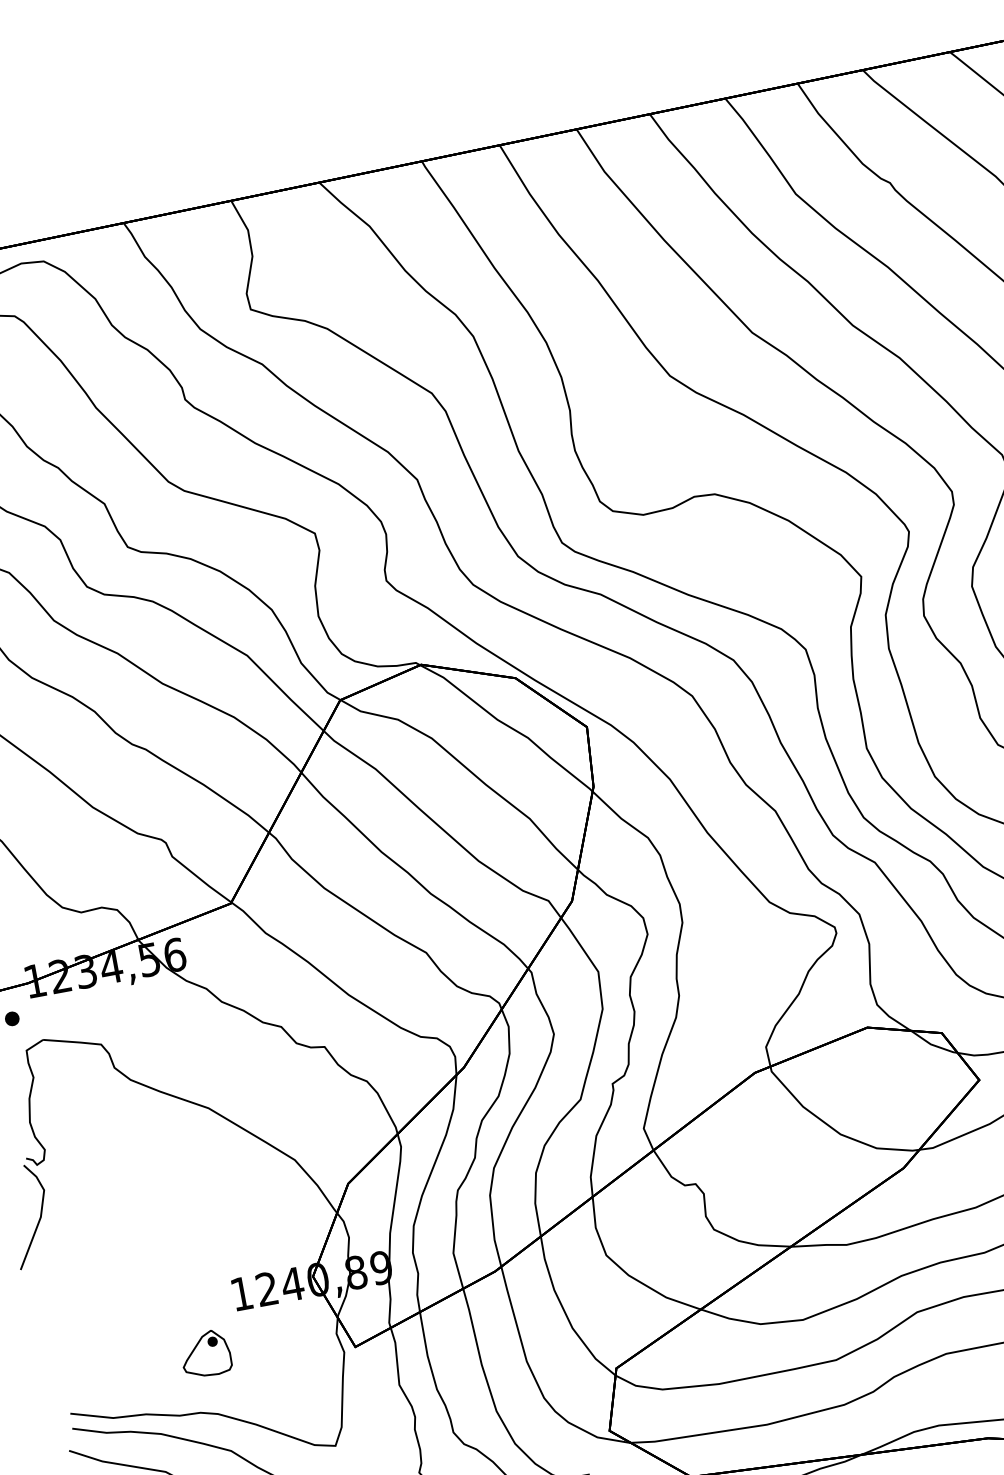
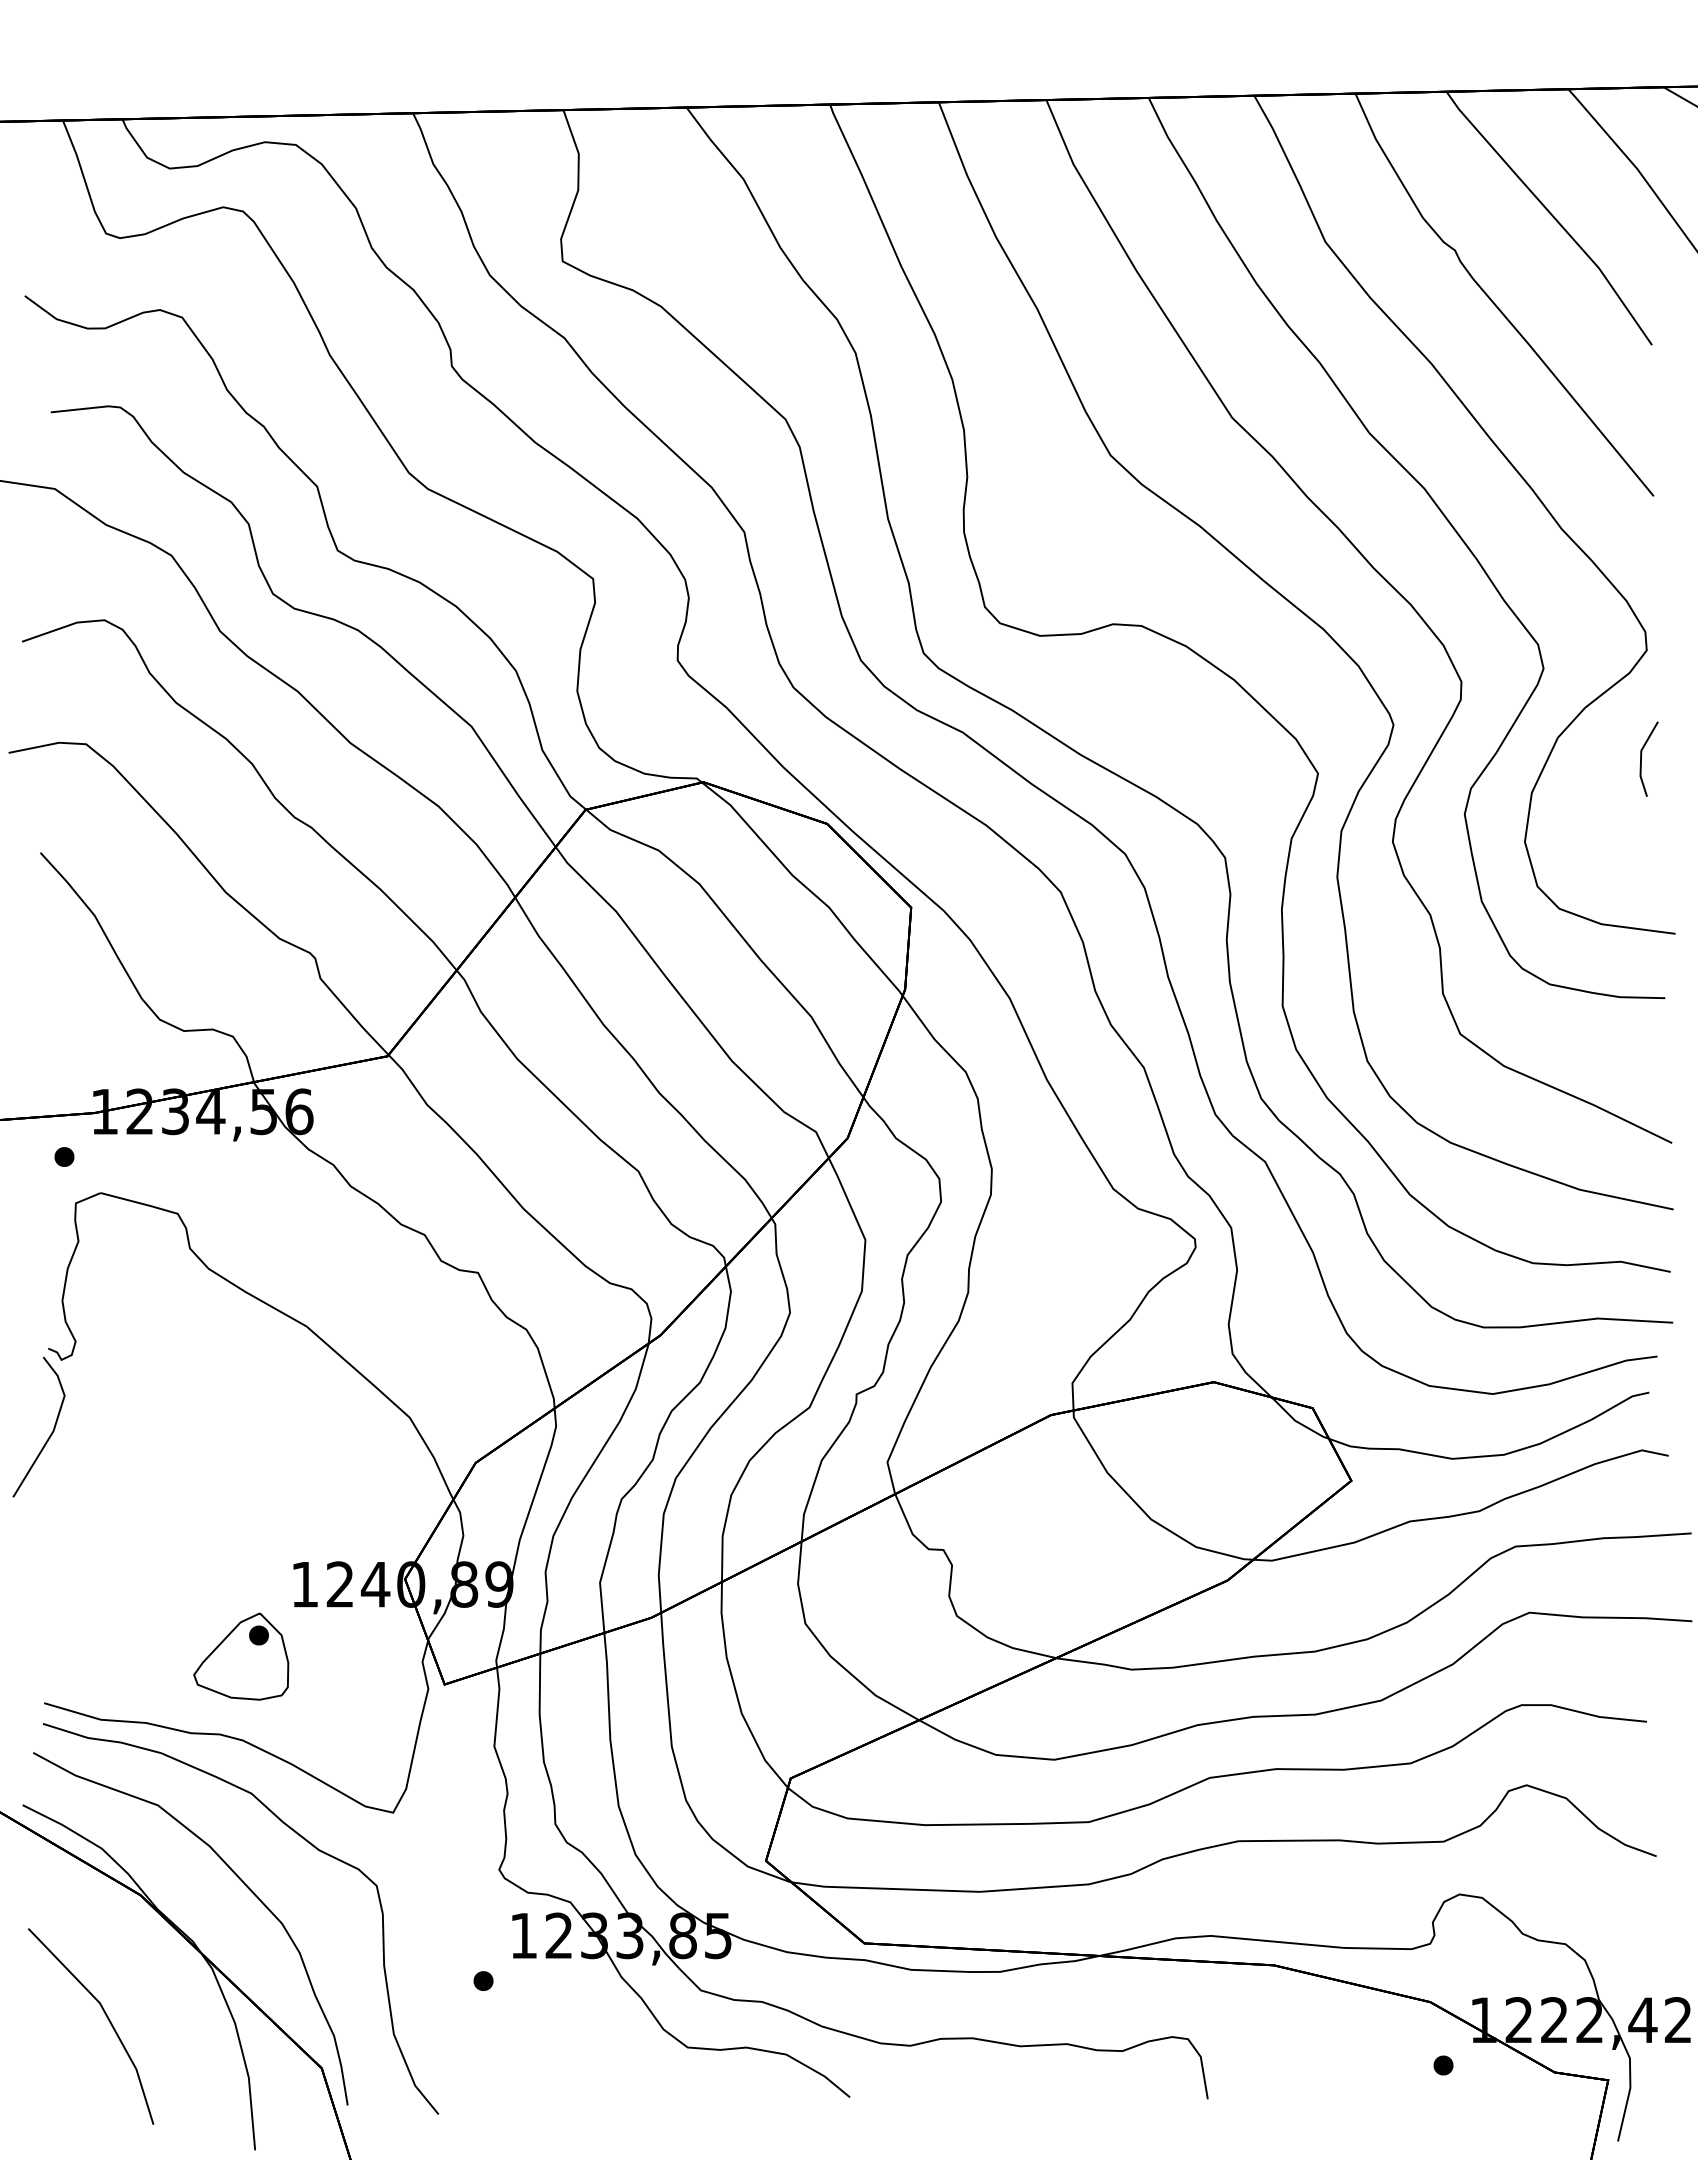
part: (205, 1353) -> (241, 1656), size x1.43

